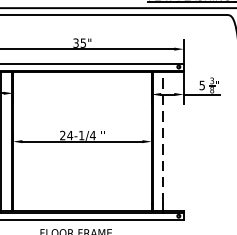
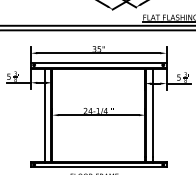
line: (162, 137) -> (152, 112), dashed -> solid

